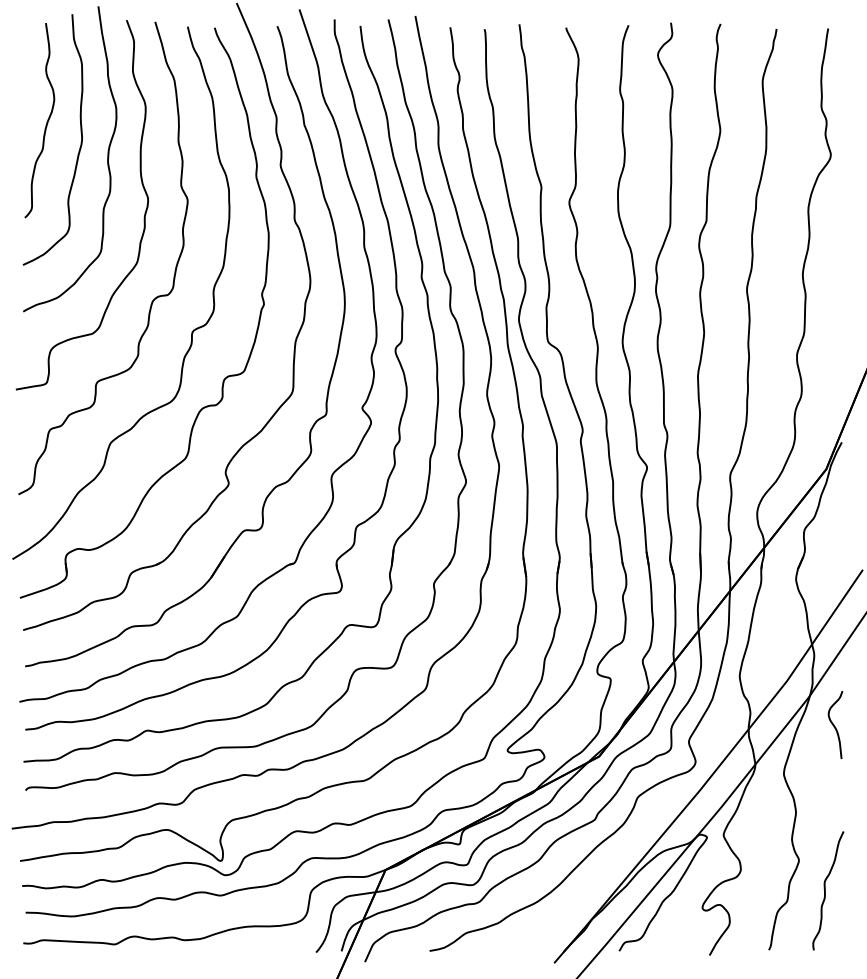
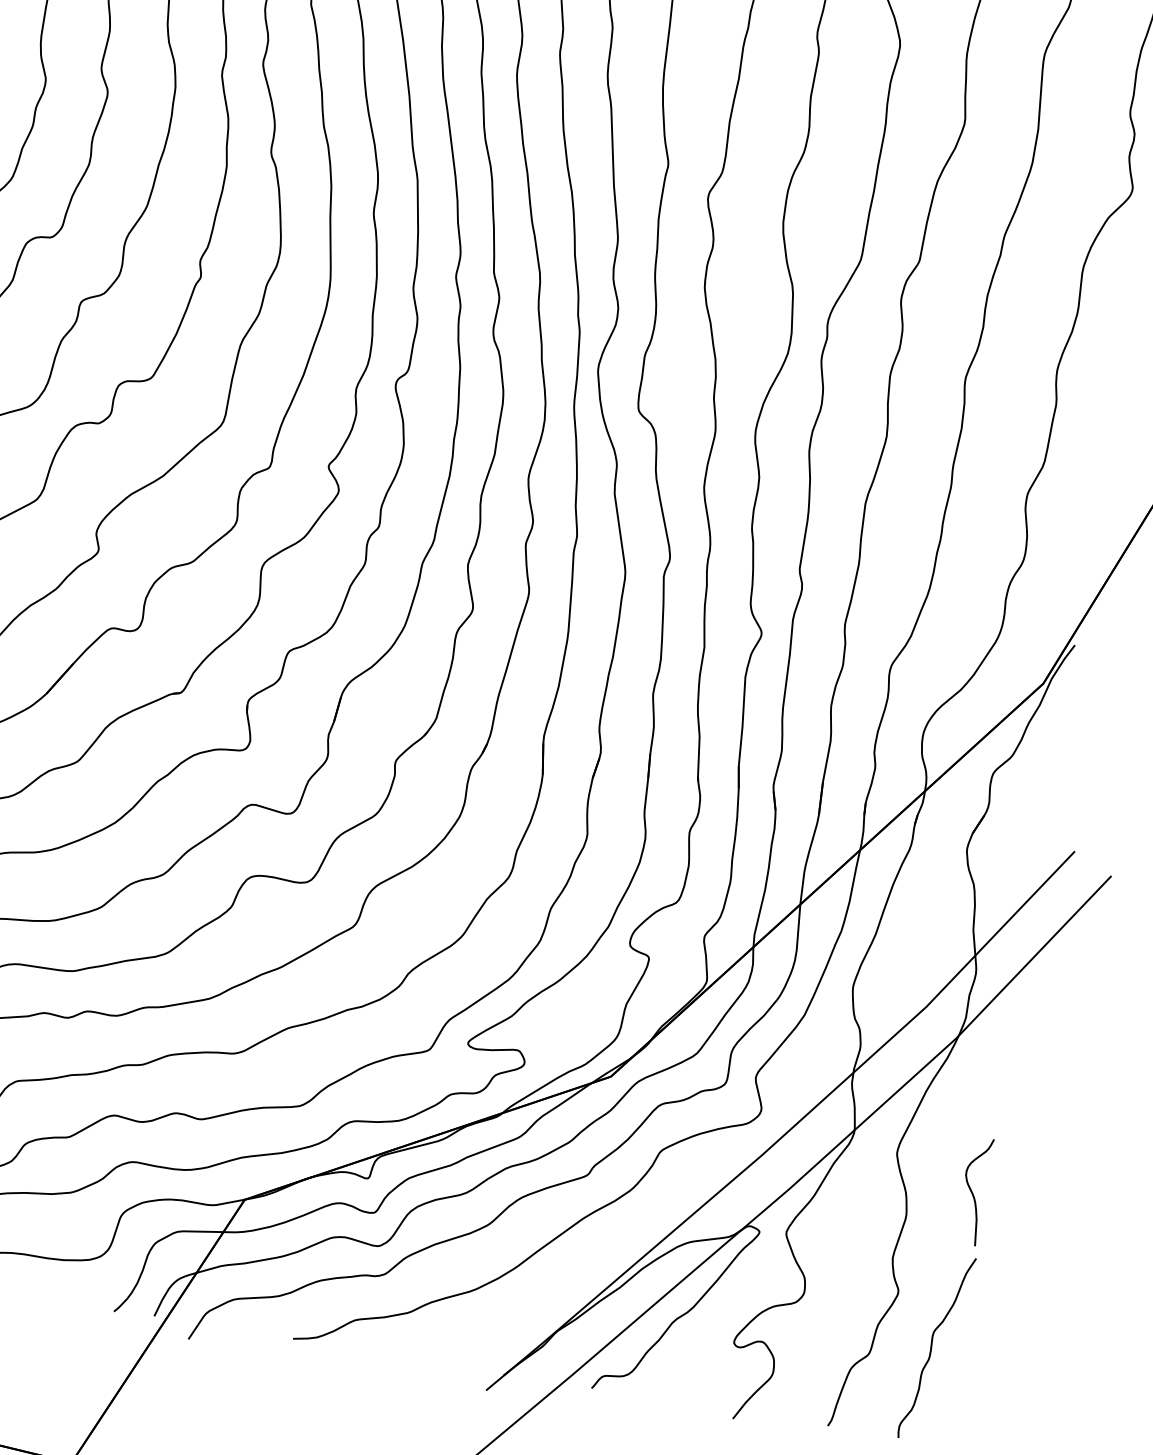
curve: (834, 724) -> (972, 1189), moved

